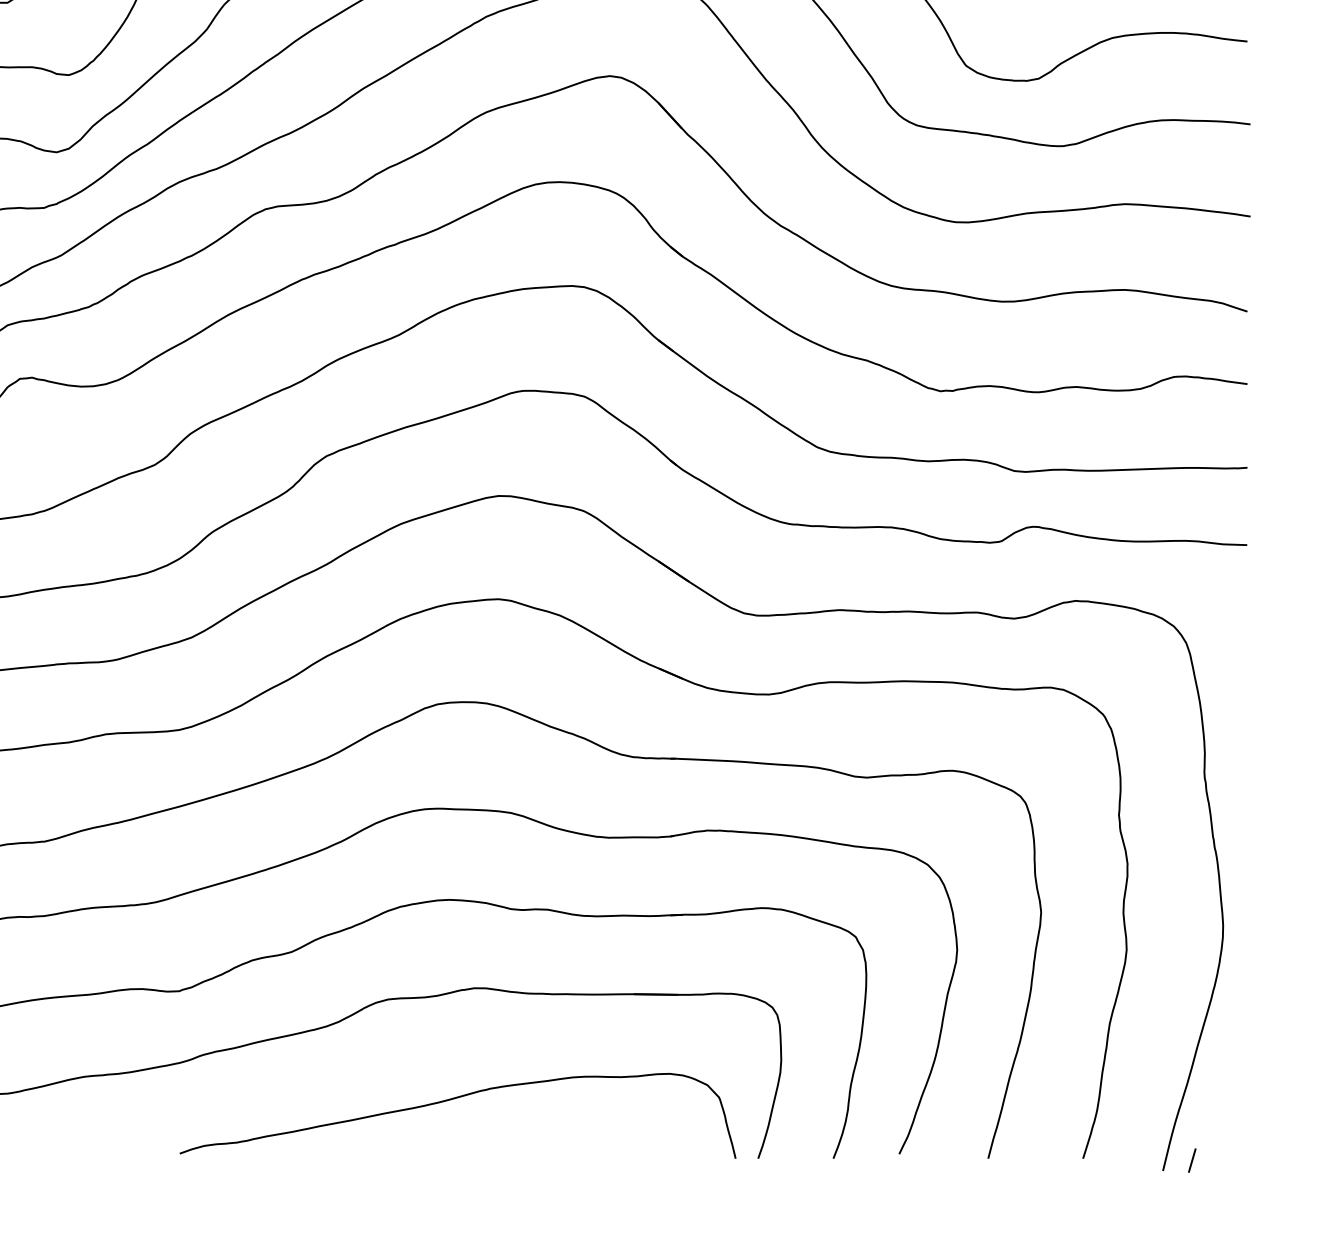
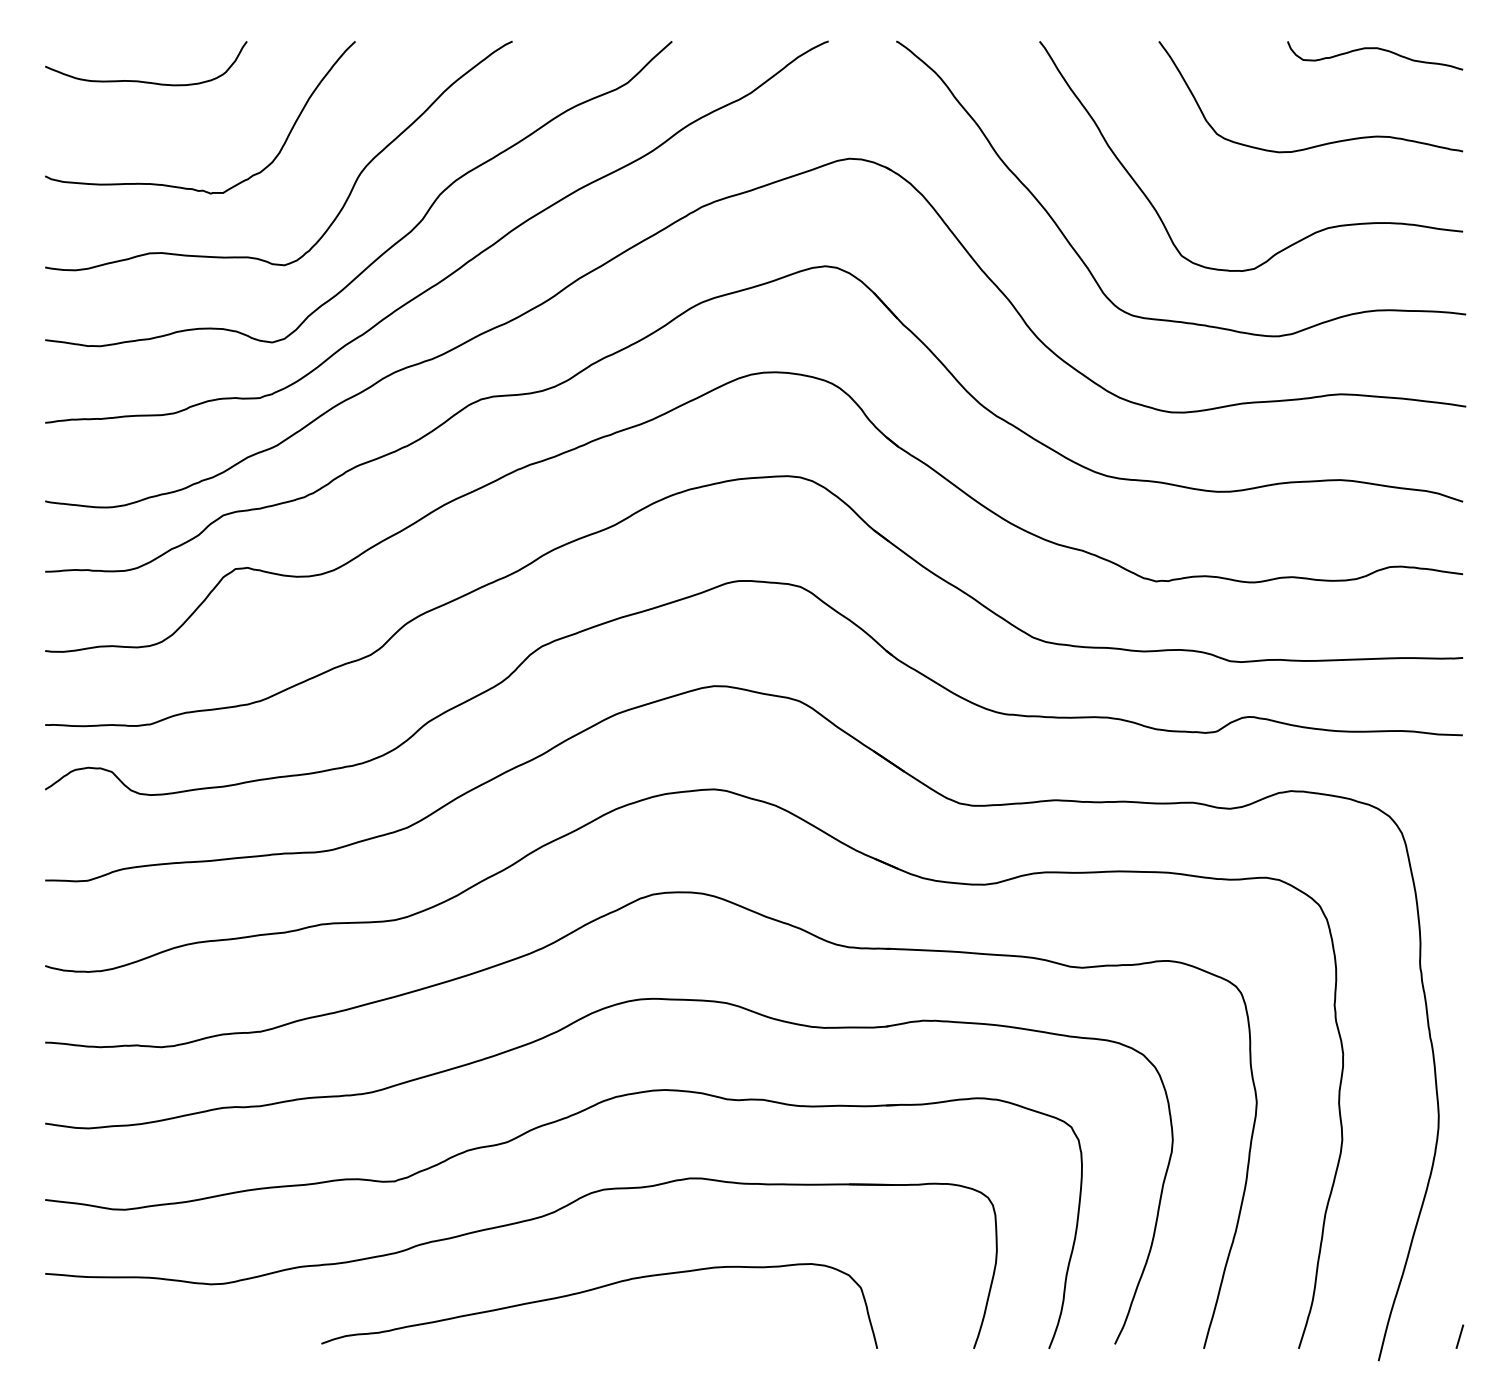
curve: (451, 1100) -> (593, 1290), moved
line: (1191, 1160) -> (1459, 1336), moved

